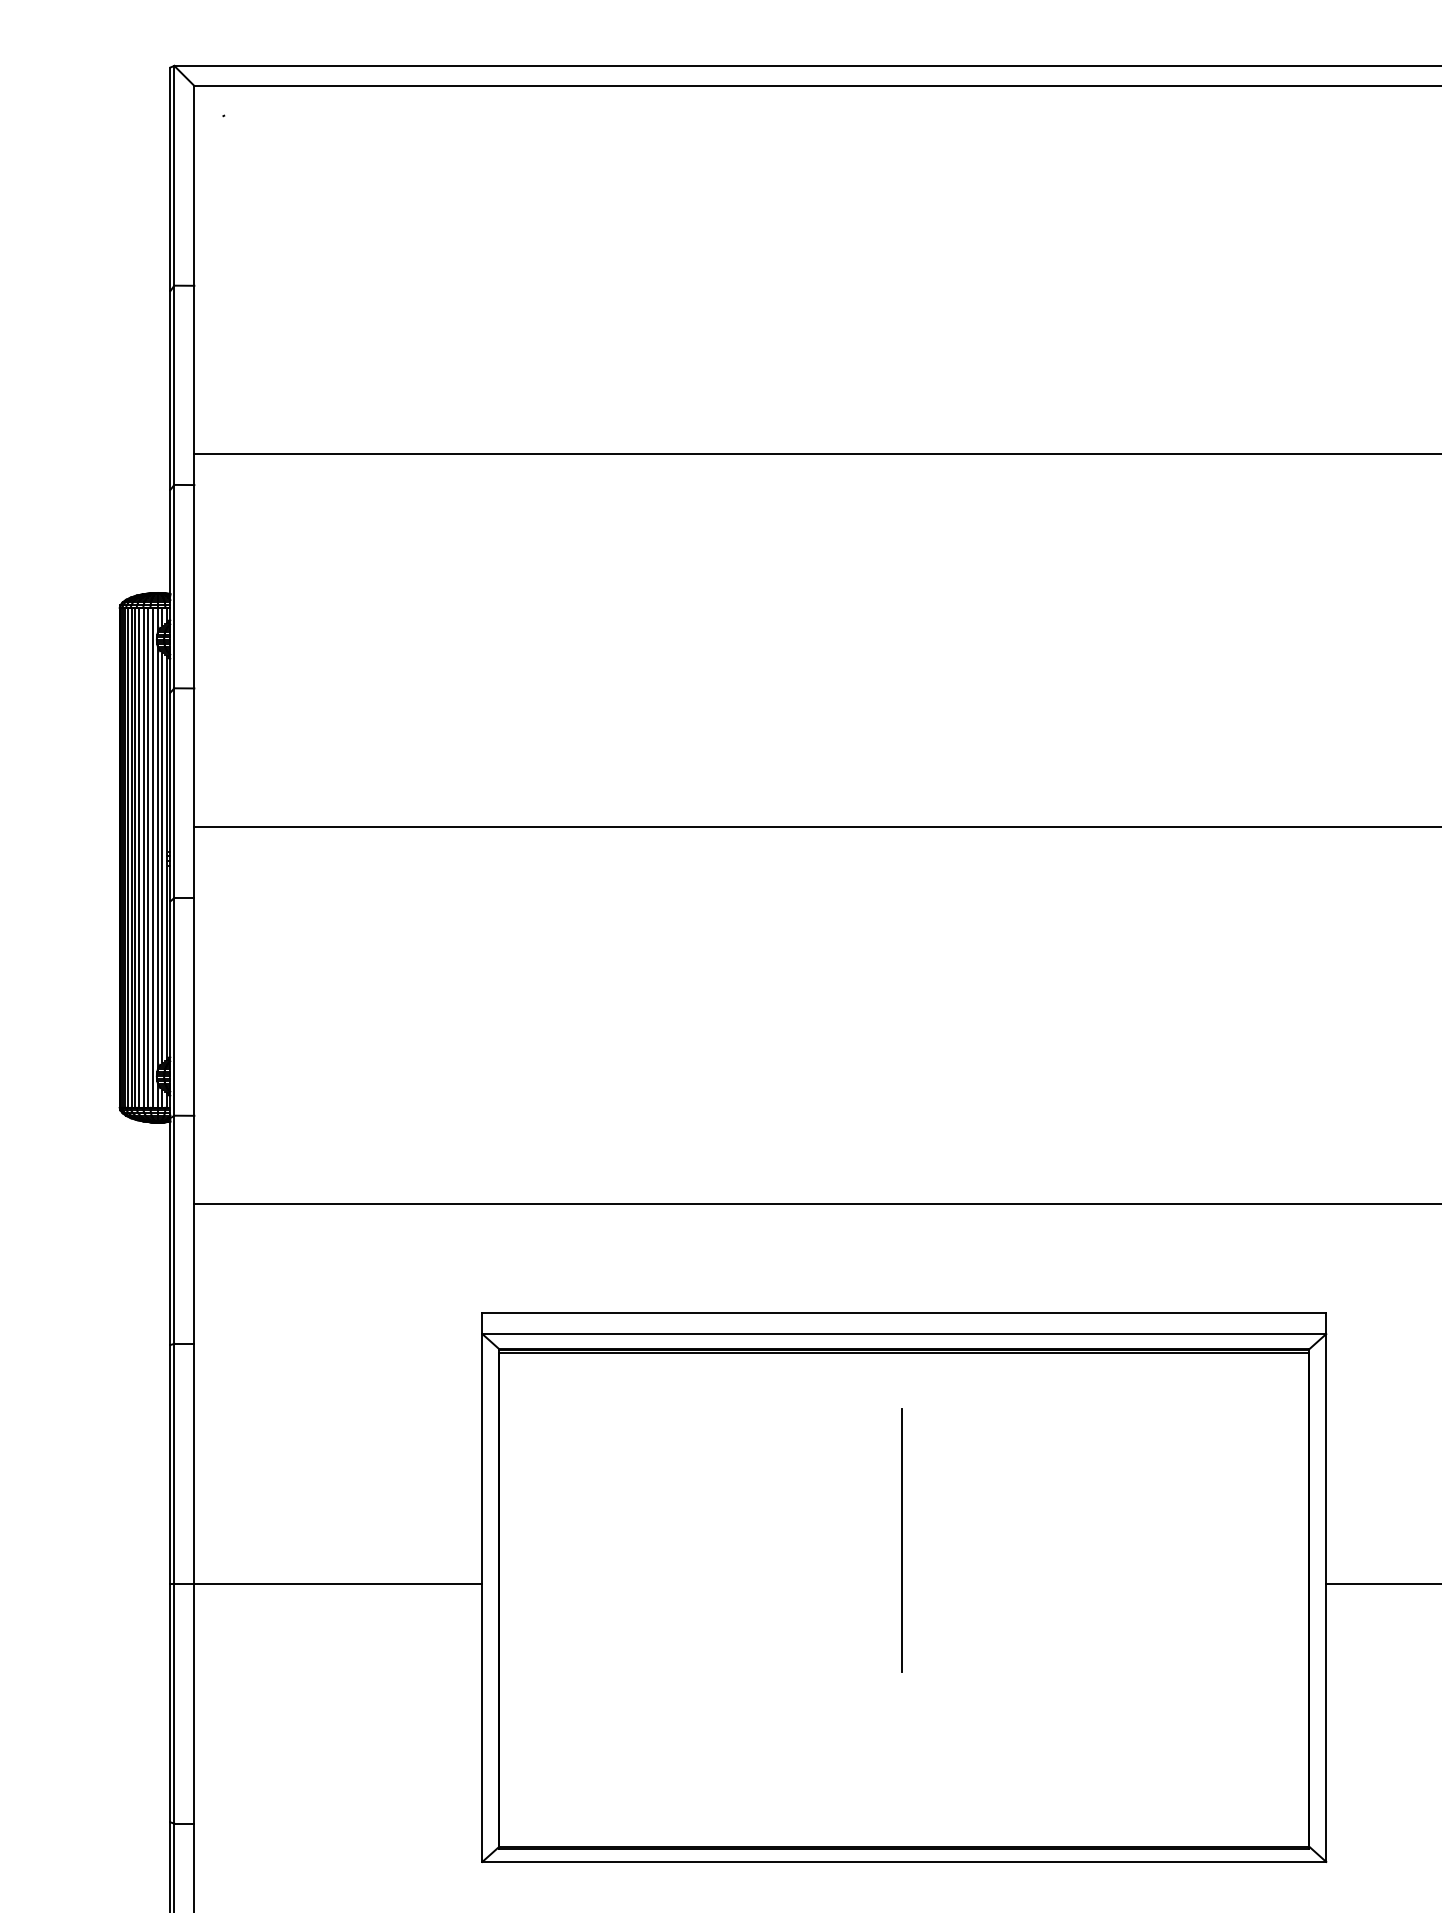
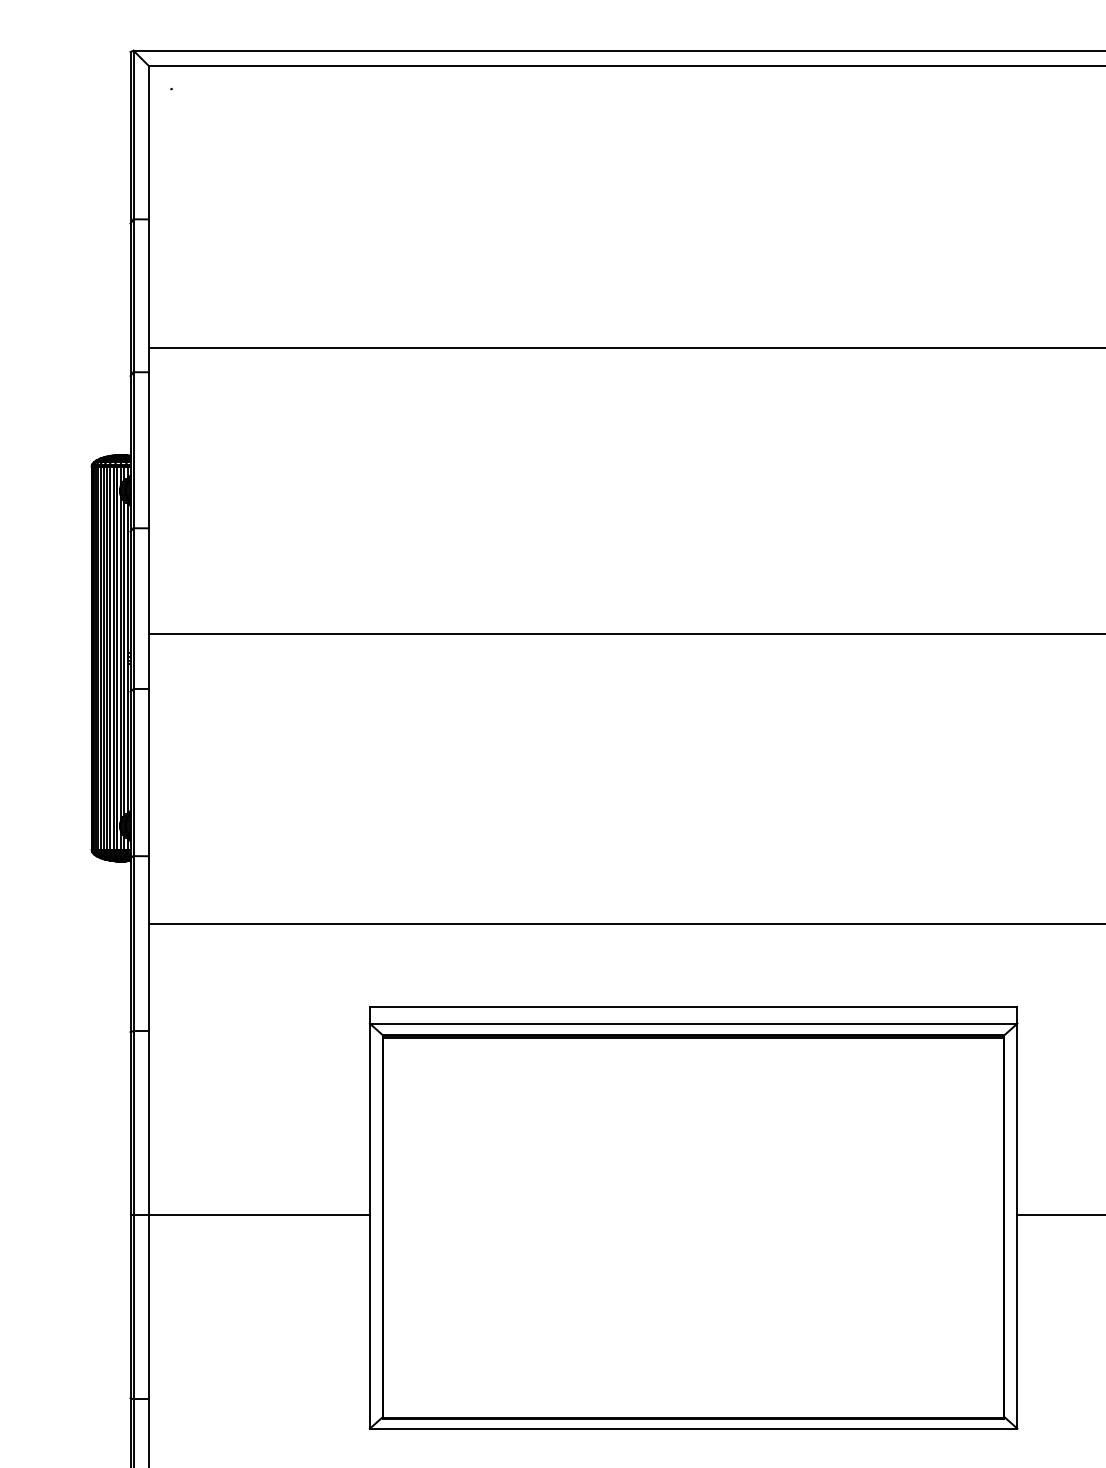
line: (901, 1541) -> (691, 1182), removed

